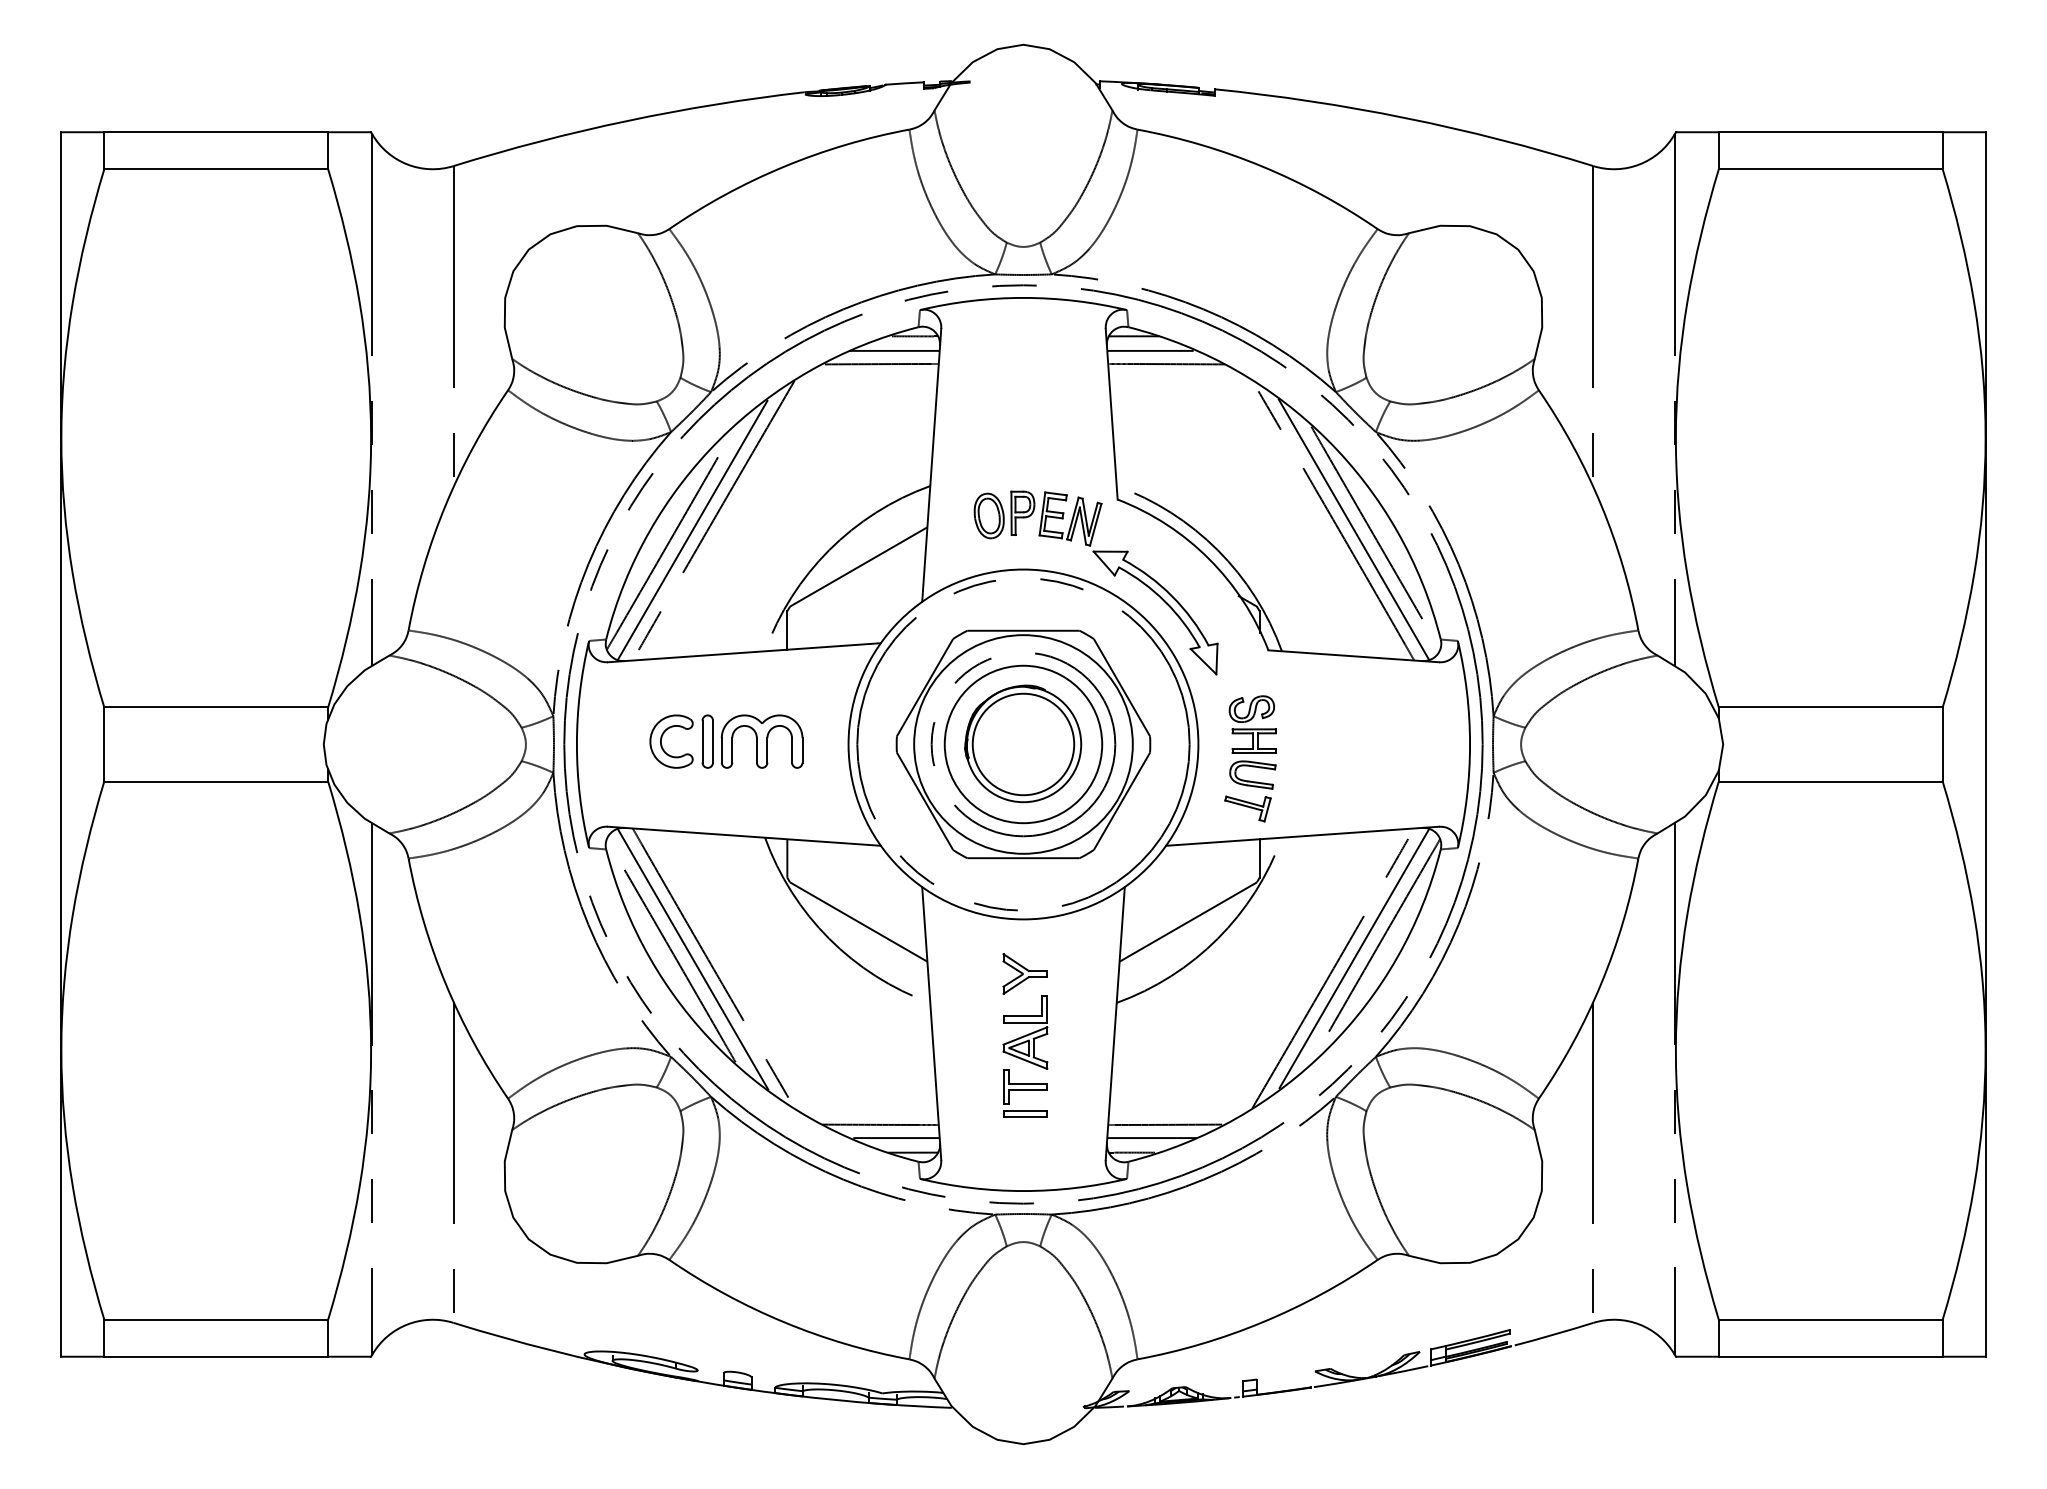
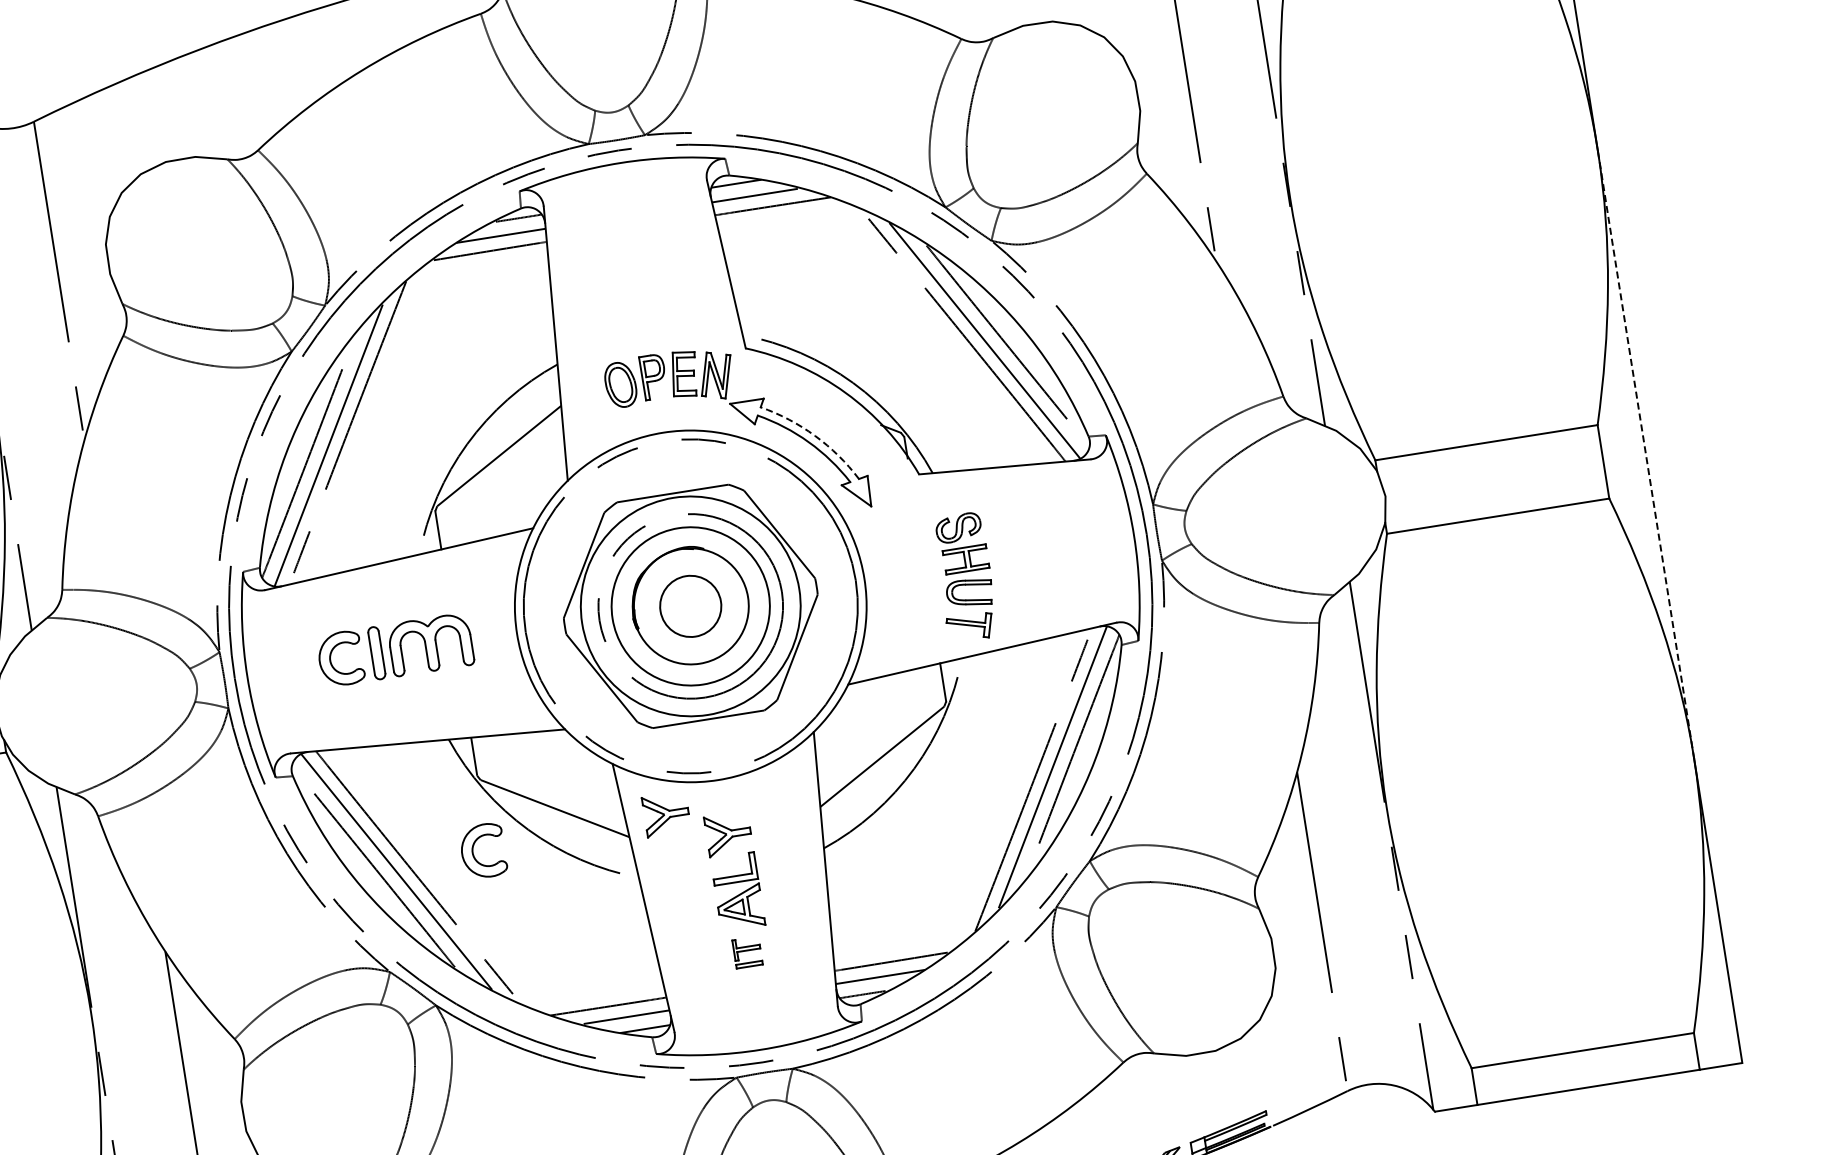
arc: (1172, 596) -> (815, 436), solid -> dashed
line: (1985, 743) -> (1645, 454), solid -> dashed
circle: (1023, 744) -> (690, 606), size x0.6
part: (1250, 758) -> (965, 577), moved
part: (966, 944) -> (665, 813), added
part: (772, 949) -> (473, 849), added
part: (1025, 1093) -> (747, 952), size x0.6

